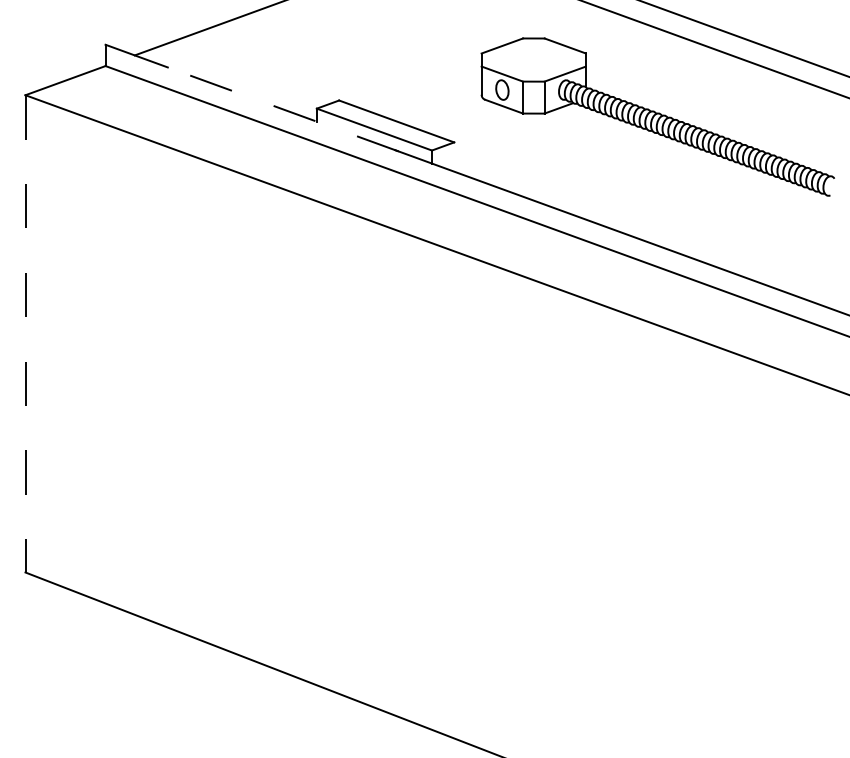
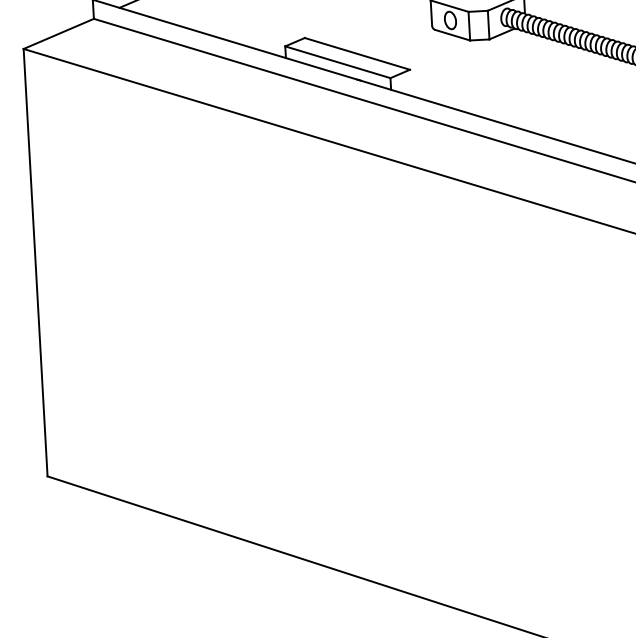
line: (283, 109) -> (255, 48), dashed -> solid
line: (25, 333) -> (35, 262), dashed -> solid

